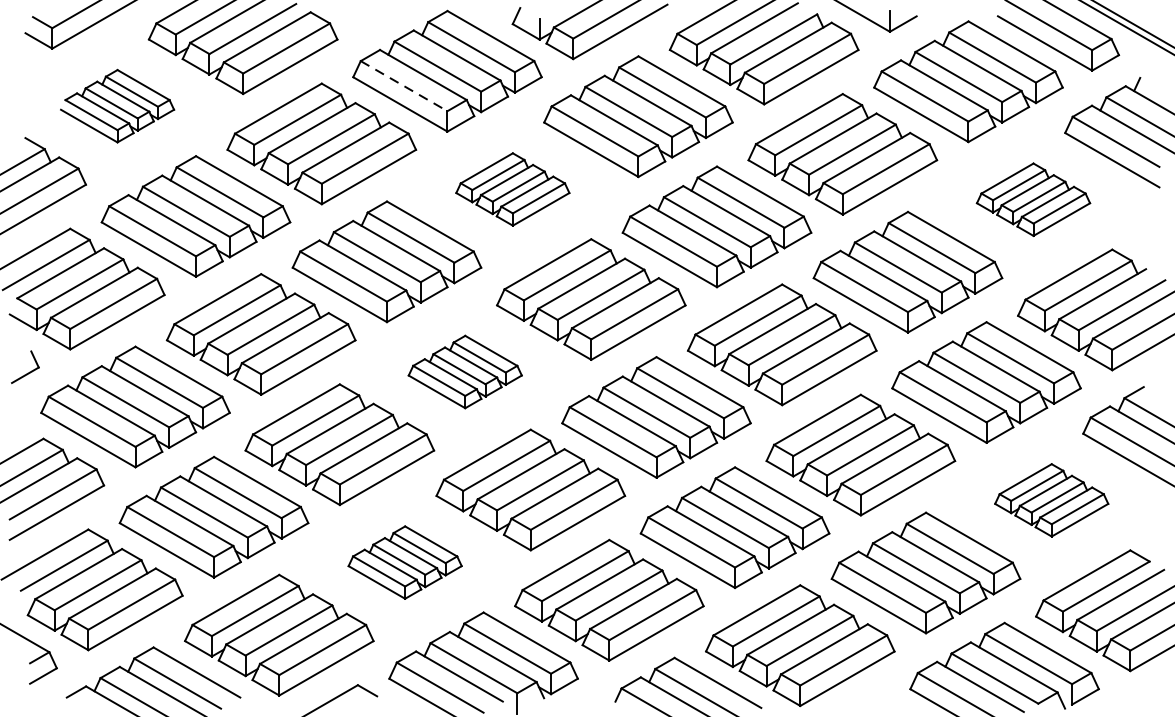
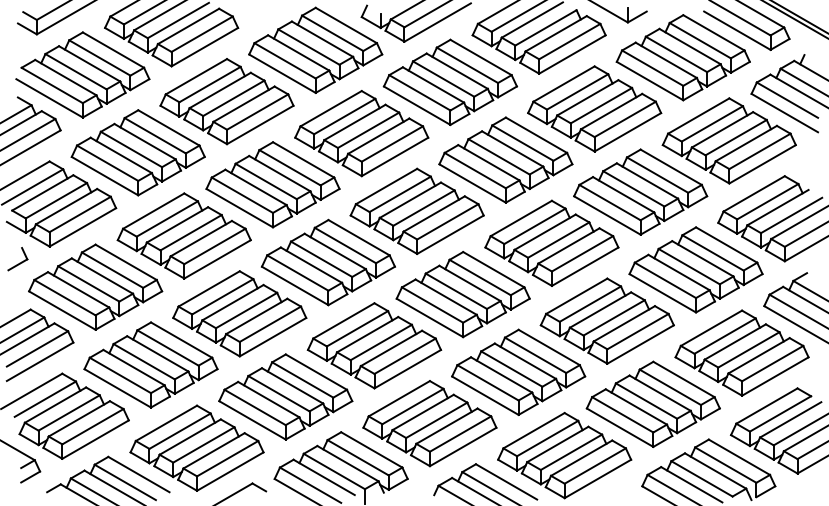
line: (404, 87) -> (285, 61), dashed -> solid
part: (116, 105) -> (82, 74), size x1.67
part: (512, 189) -> (361, 133), size x1.67
part: (1032, 199) -> (728, 140), size x1.67
part: (464, 371) -> (327, 262), size x1.67
part: (1050, 499) -> (741, 352), size x1.67
part: (404, 561) -> (285, 396), size x1.67

